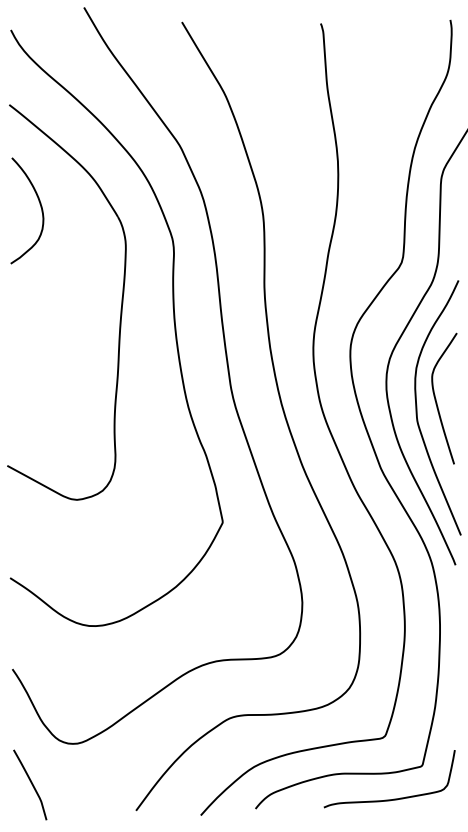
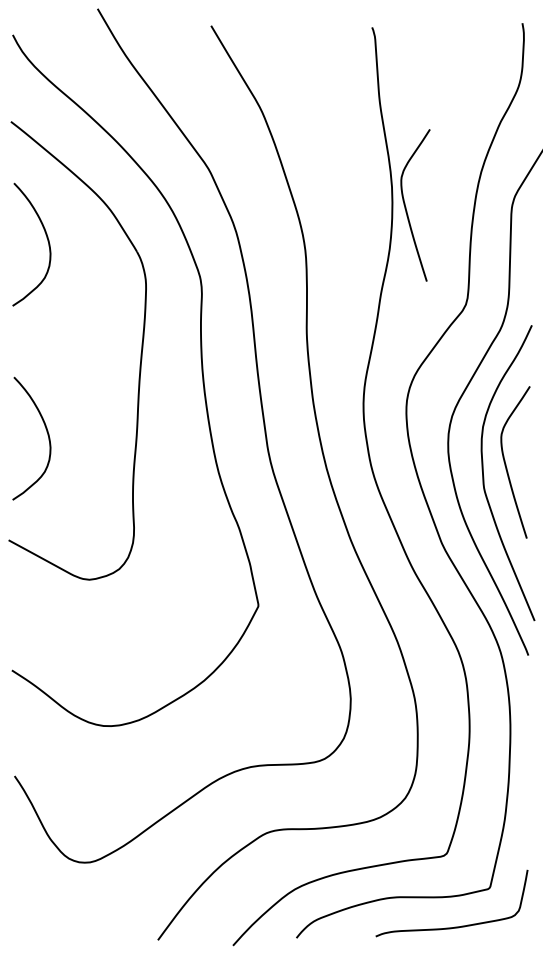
curve: (350, 178) -> (406, 207), added
curve: (39, 372) -> (46, 432), added
curve: (31, 784) -> (36, 909), removed

